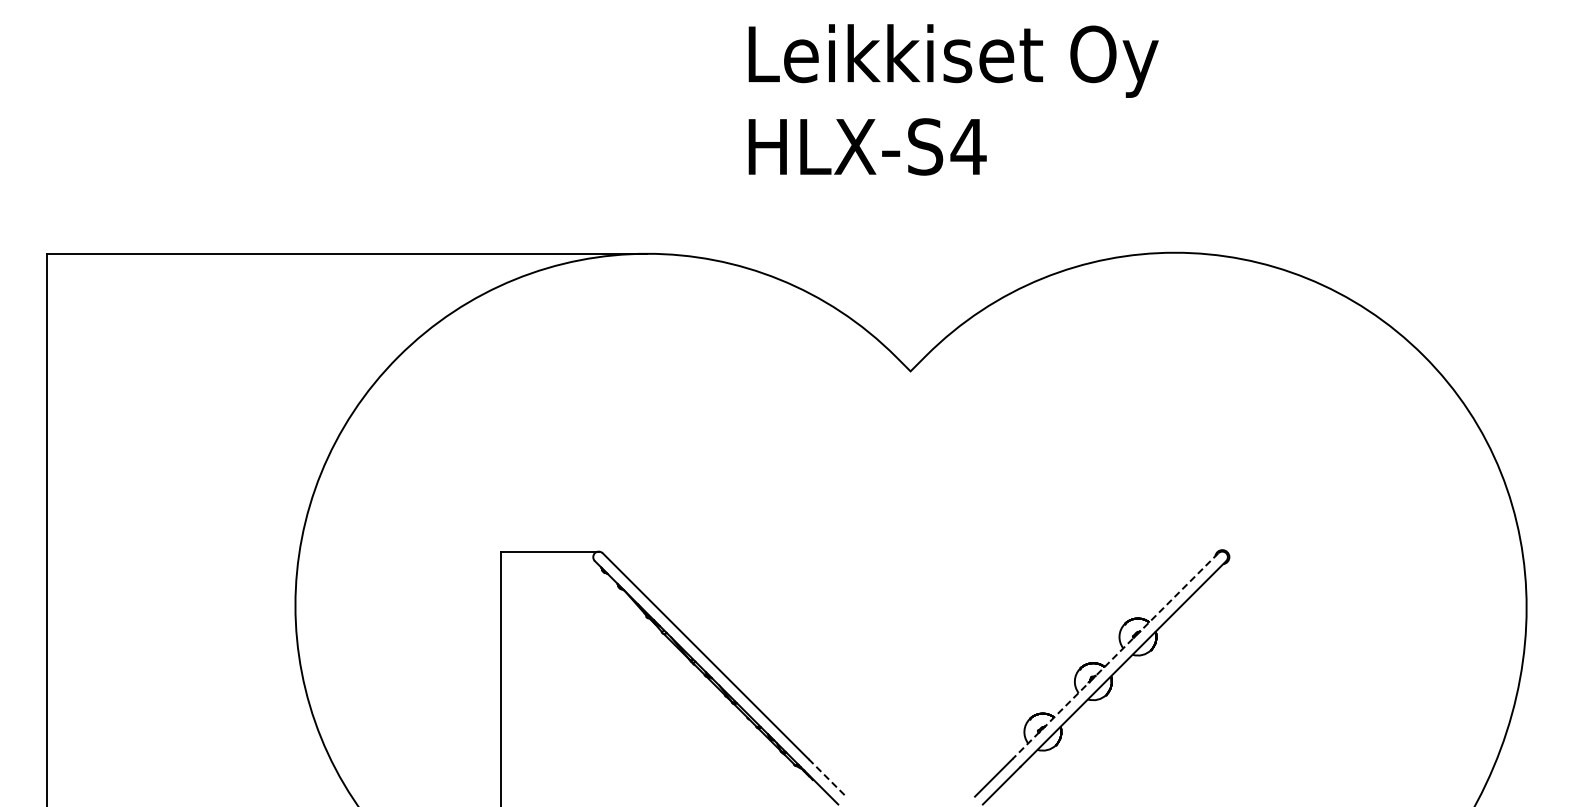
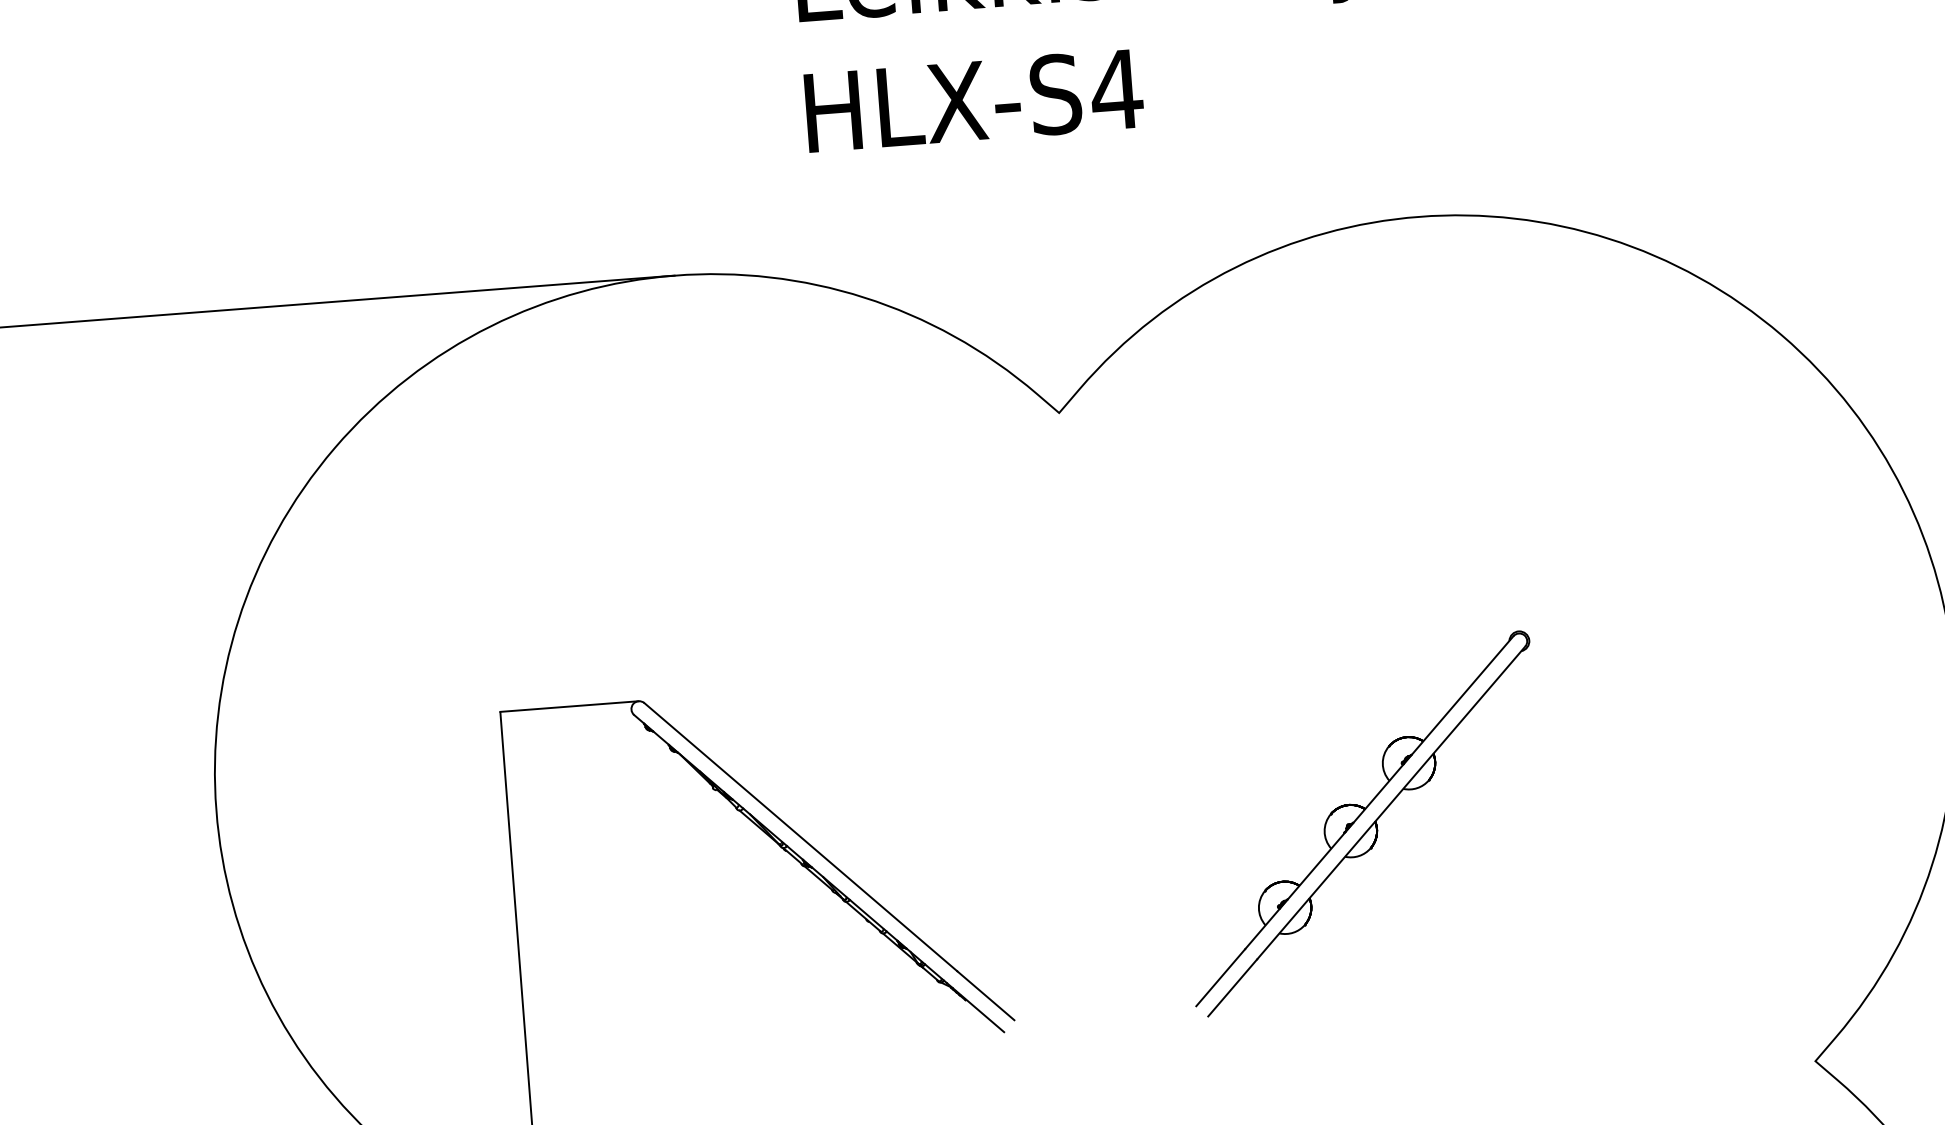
line: (1115, 656) -> (1379, 793), dashed -> solid
line: (827, 777) -> (986, 995), dashed -> solid

